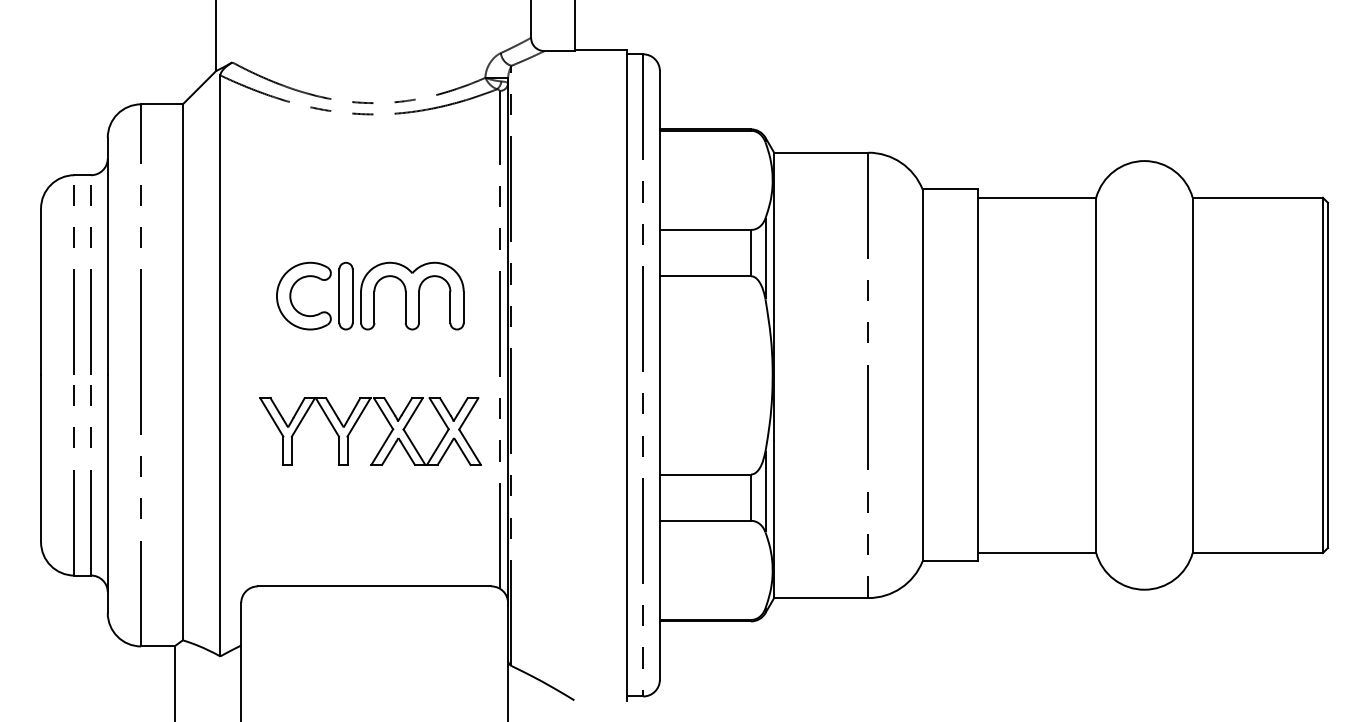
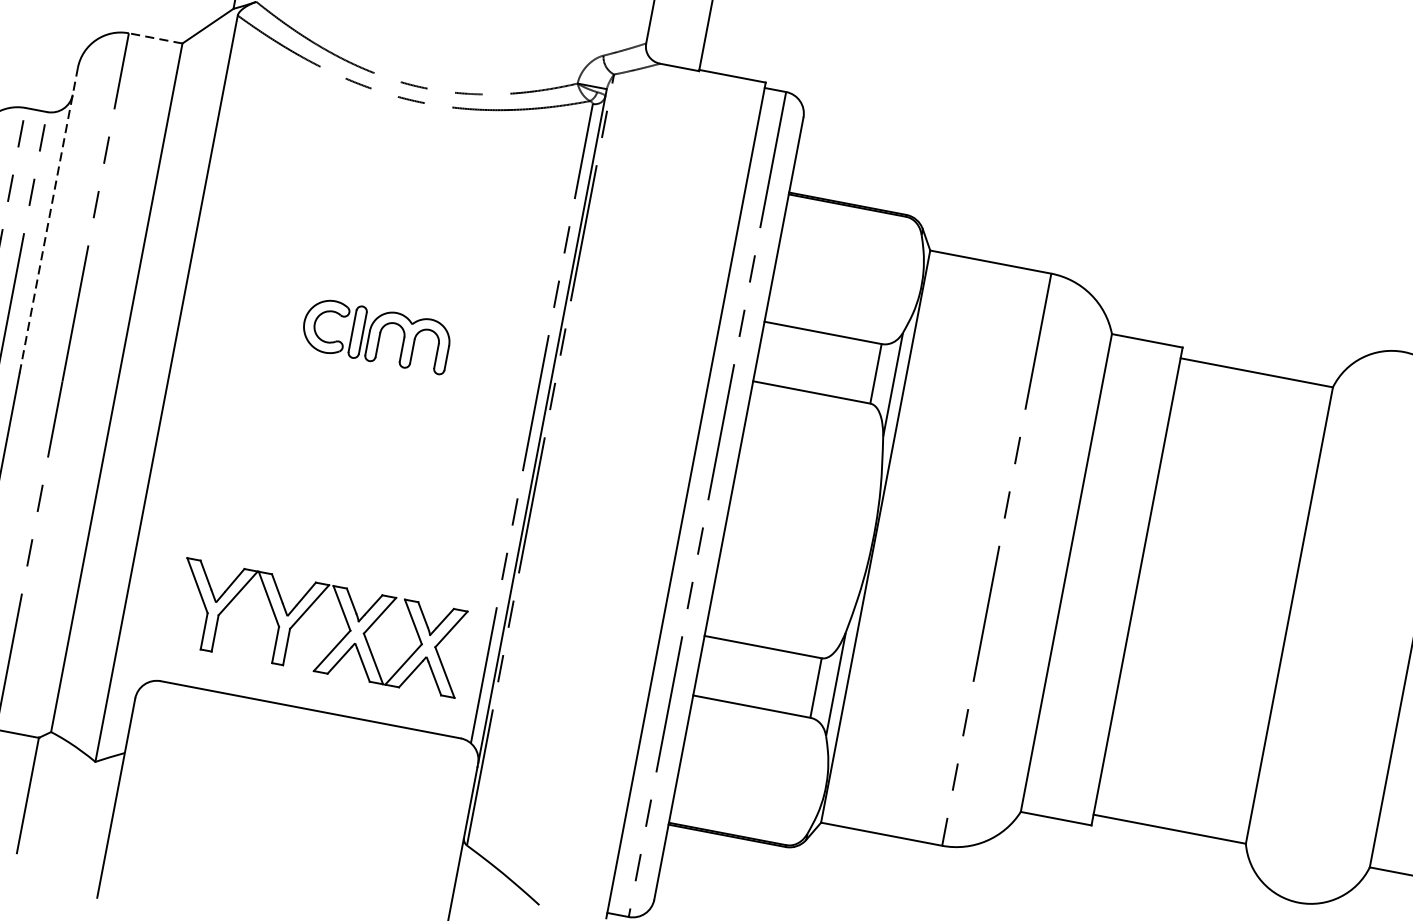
line: (161, 104) -> (155, 38), solid -> dashed
line: (107, 256) -> (48, 220), solid -> dashed
part: (370, 295) -> (376, 335), size x0.6
part: (357, 422) -> (306, 613), moved

